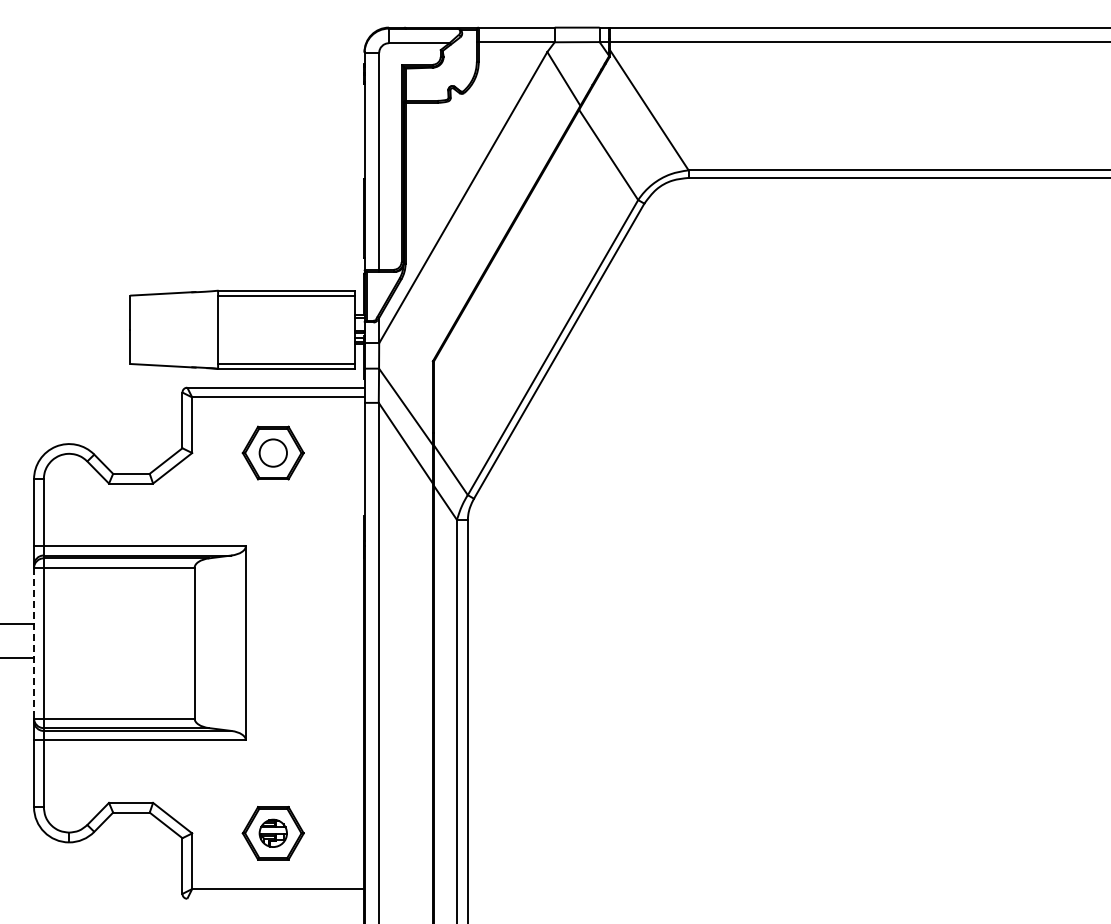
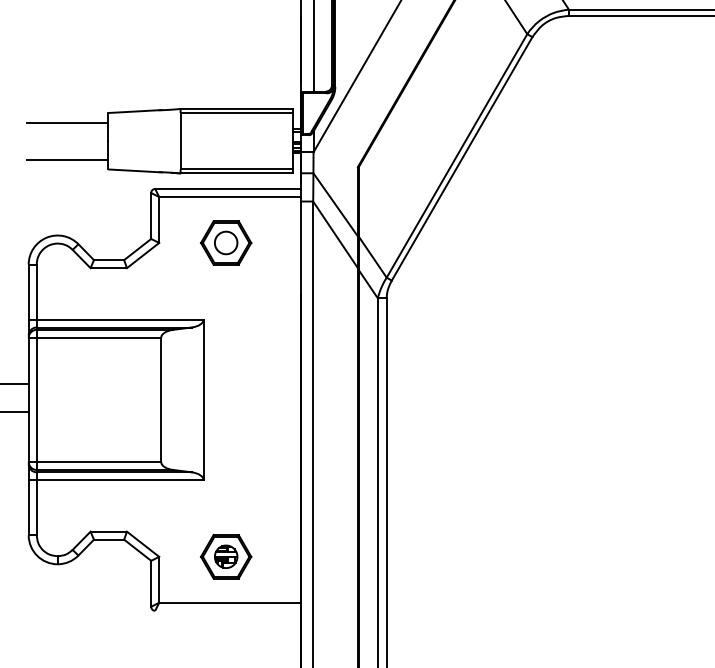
line: (81, 307) -> (67, 122), added
line: (81, 352) -> (67, 159), added
line: (34, 643) -> (29, 400), dashed -> solid

